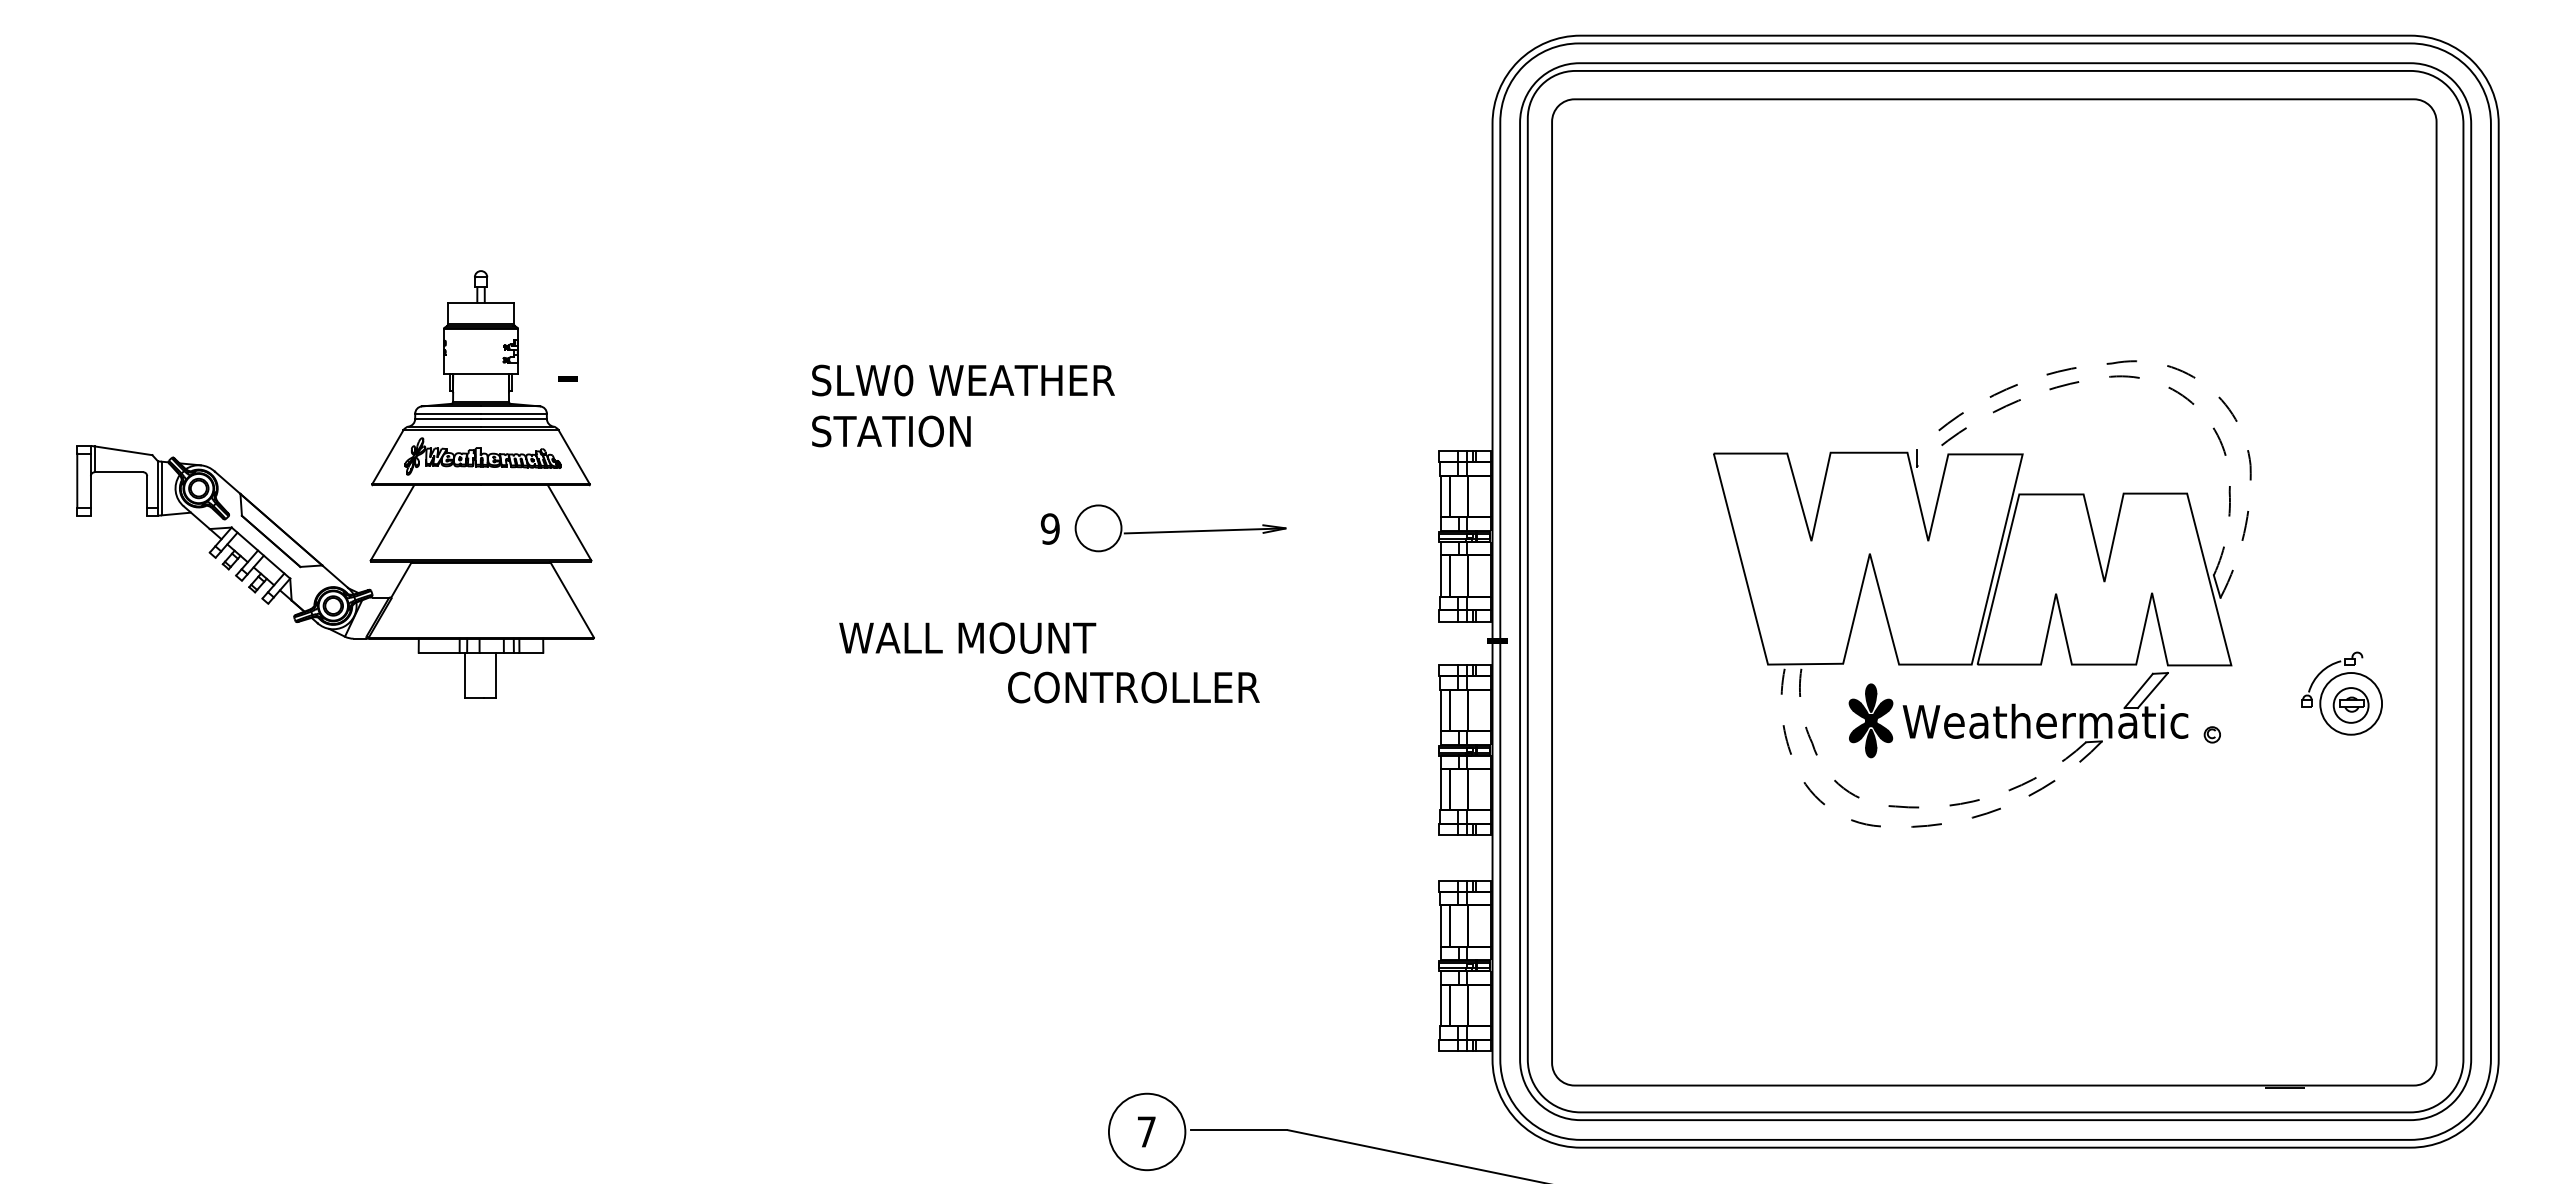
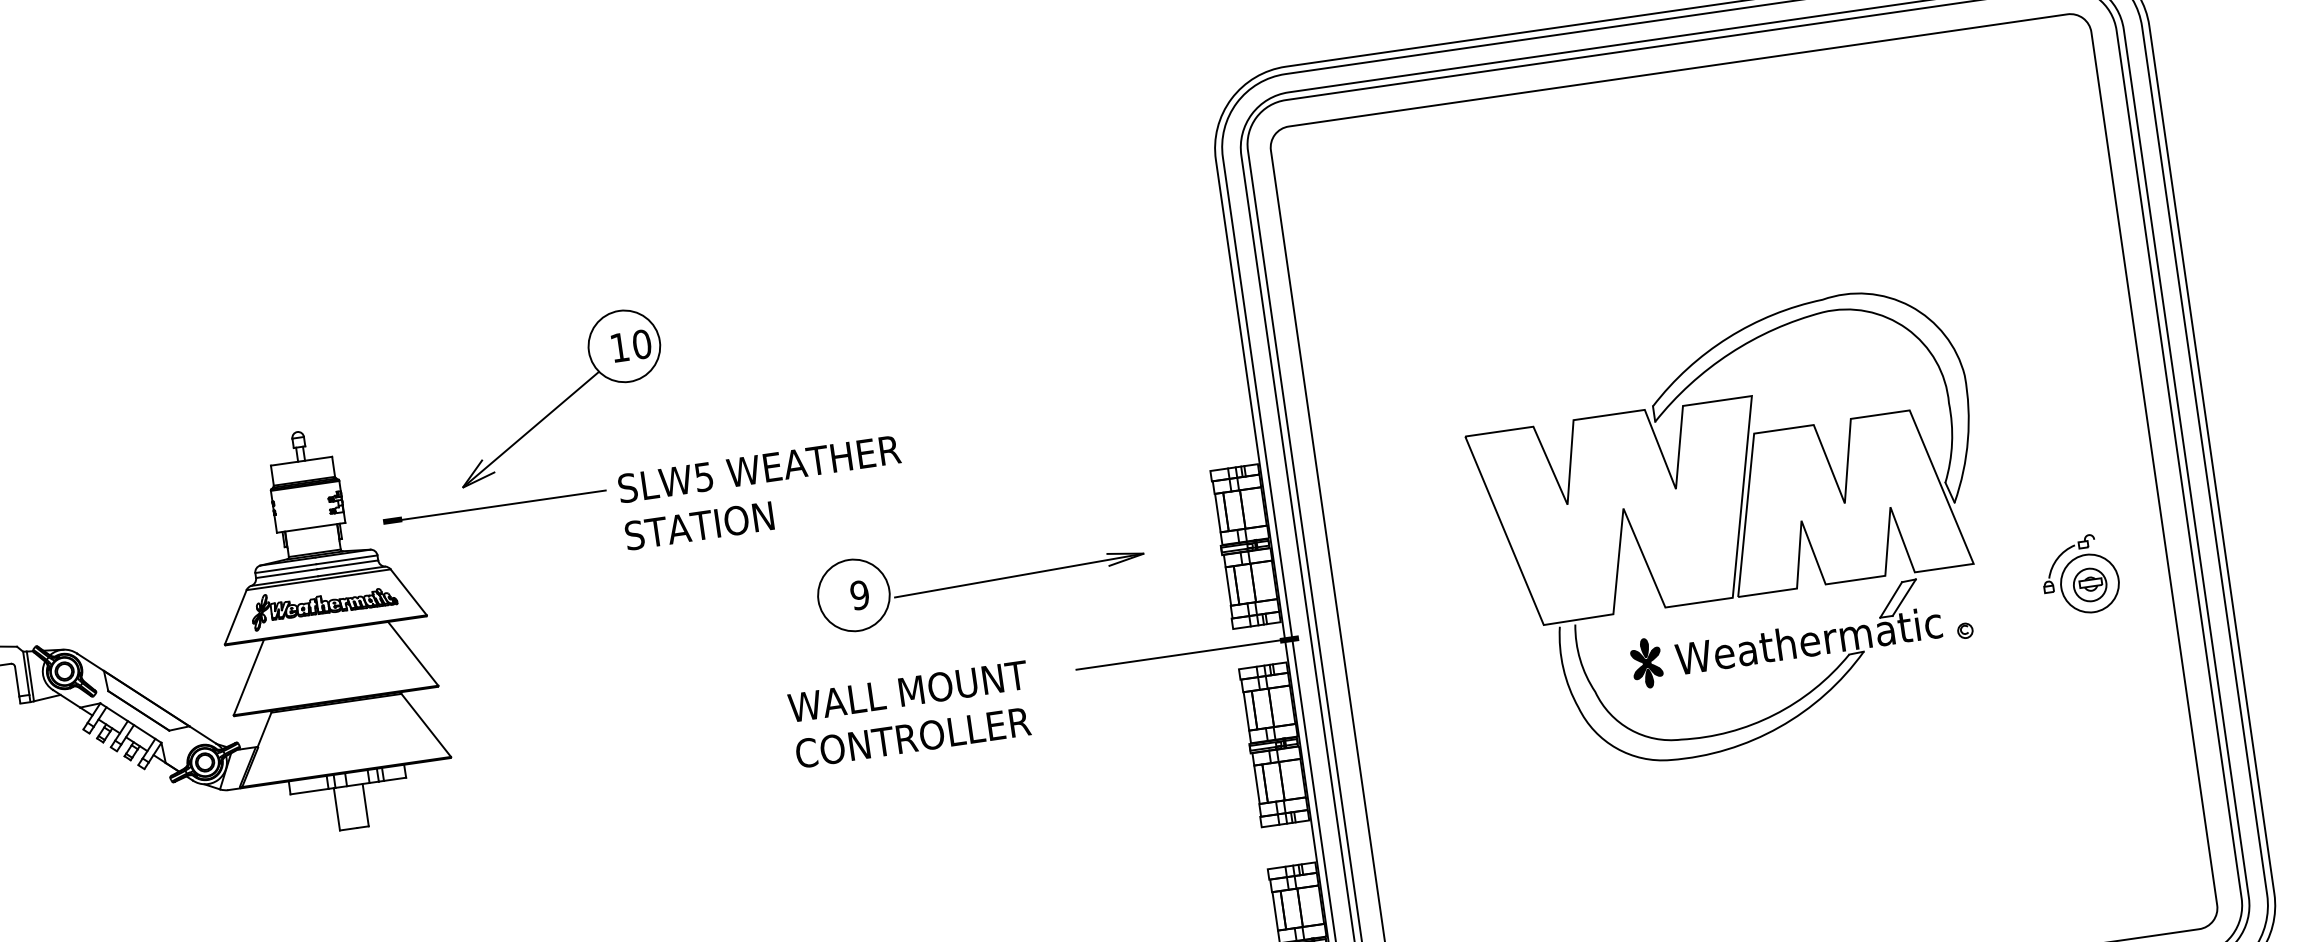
part: (766, 278) -> (563, 400), added
line: (2172, 367) -> (1879, 295), dashed -> solid
line: (2140, 378) -> (1851, 309), dashed -> solid
line: (680, 379) -> (496, 505), added
text: (903, 380) -> (703, 477), SLW0 -> SLW5
part: (1180, 528) -> (980, 577), size x1.67
text: (967, 637) -> (907, 691), moved
line: (1384, 640) -> (1184, 653), added
text: (1133, 687) -> (912, 737), moved
part: (1871, 720) -> (1647, 663), size x0.71
line: (1902, 806) -> (1687, 738), dashed -> solid
line: (1897, 827) -> (1685, 758), dashed -> solid

